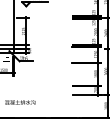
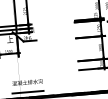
line: (19, 112) -> (27, 92), added

